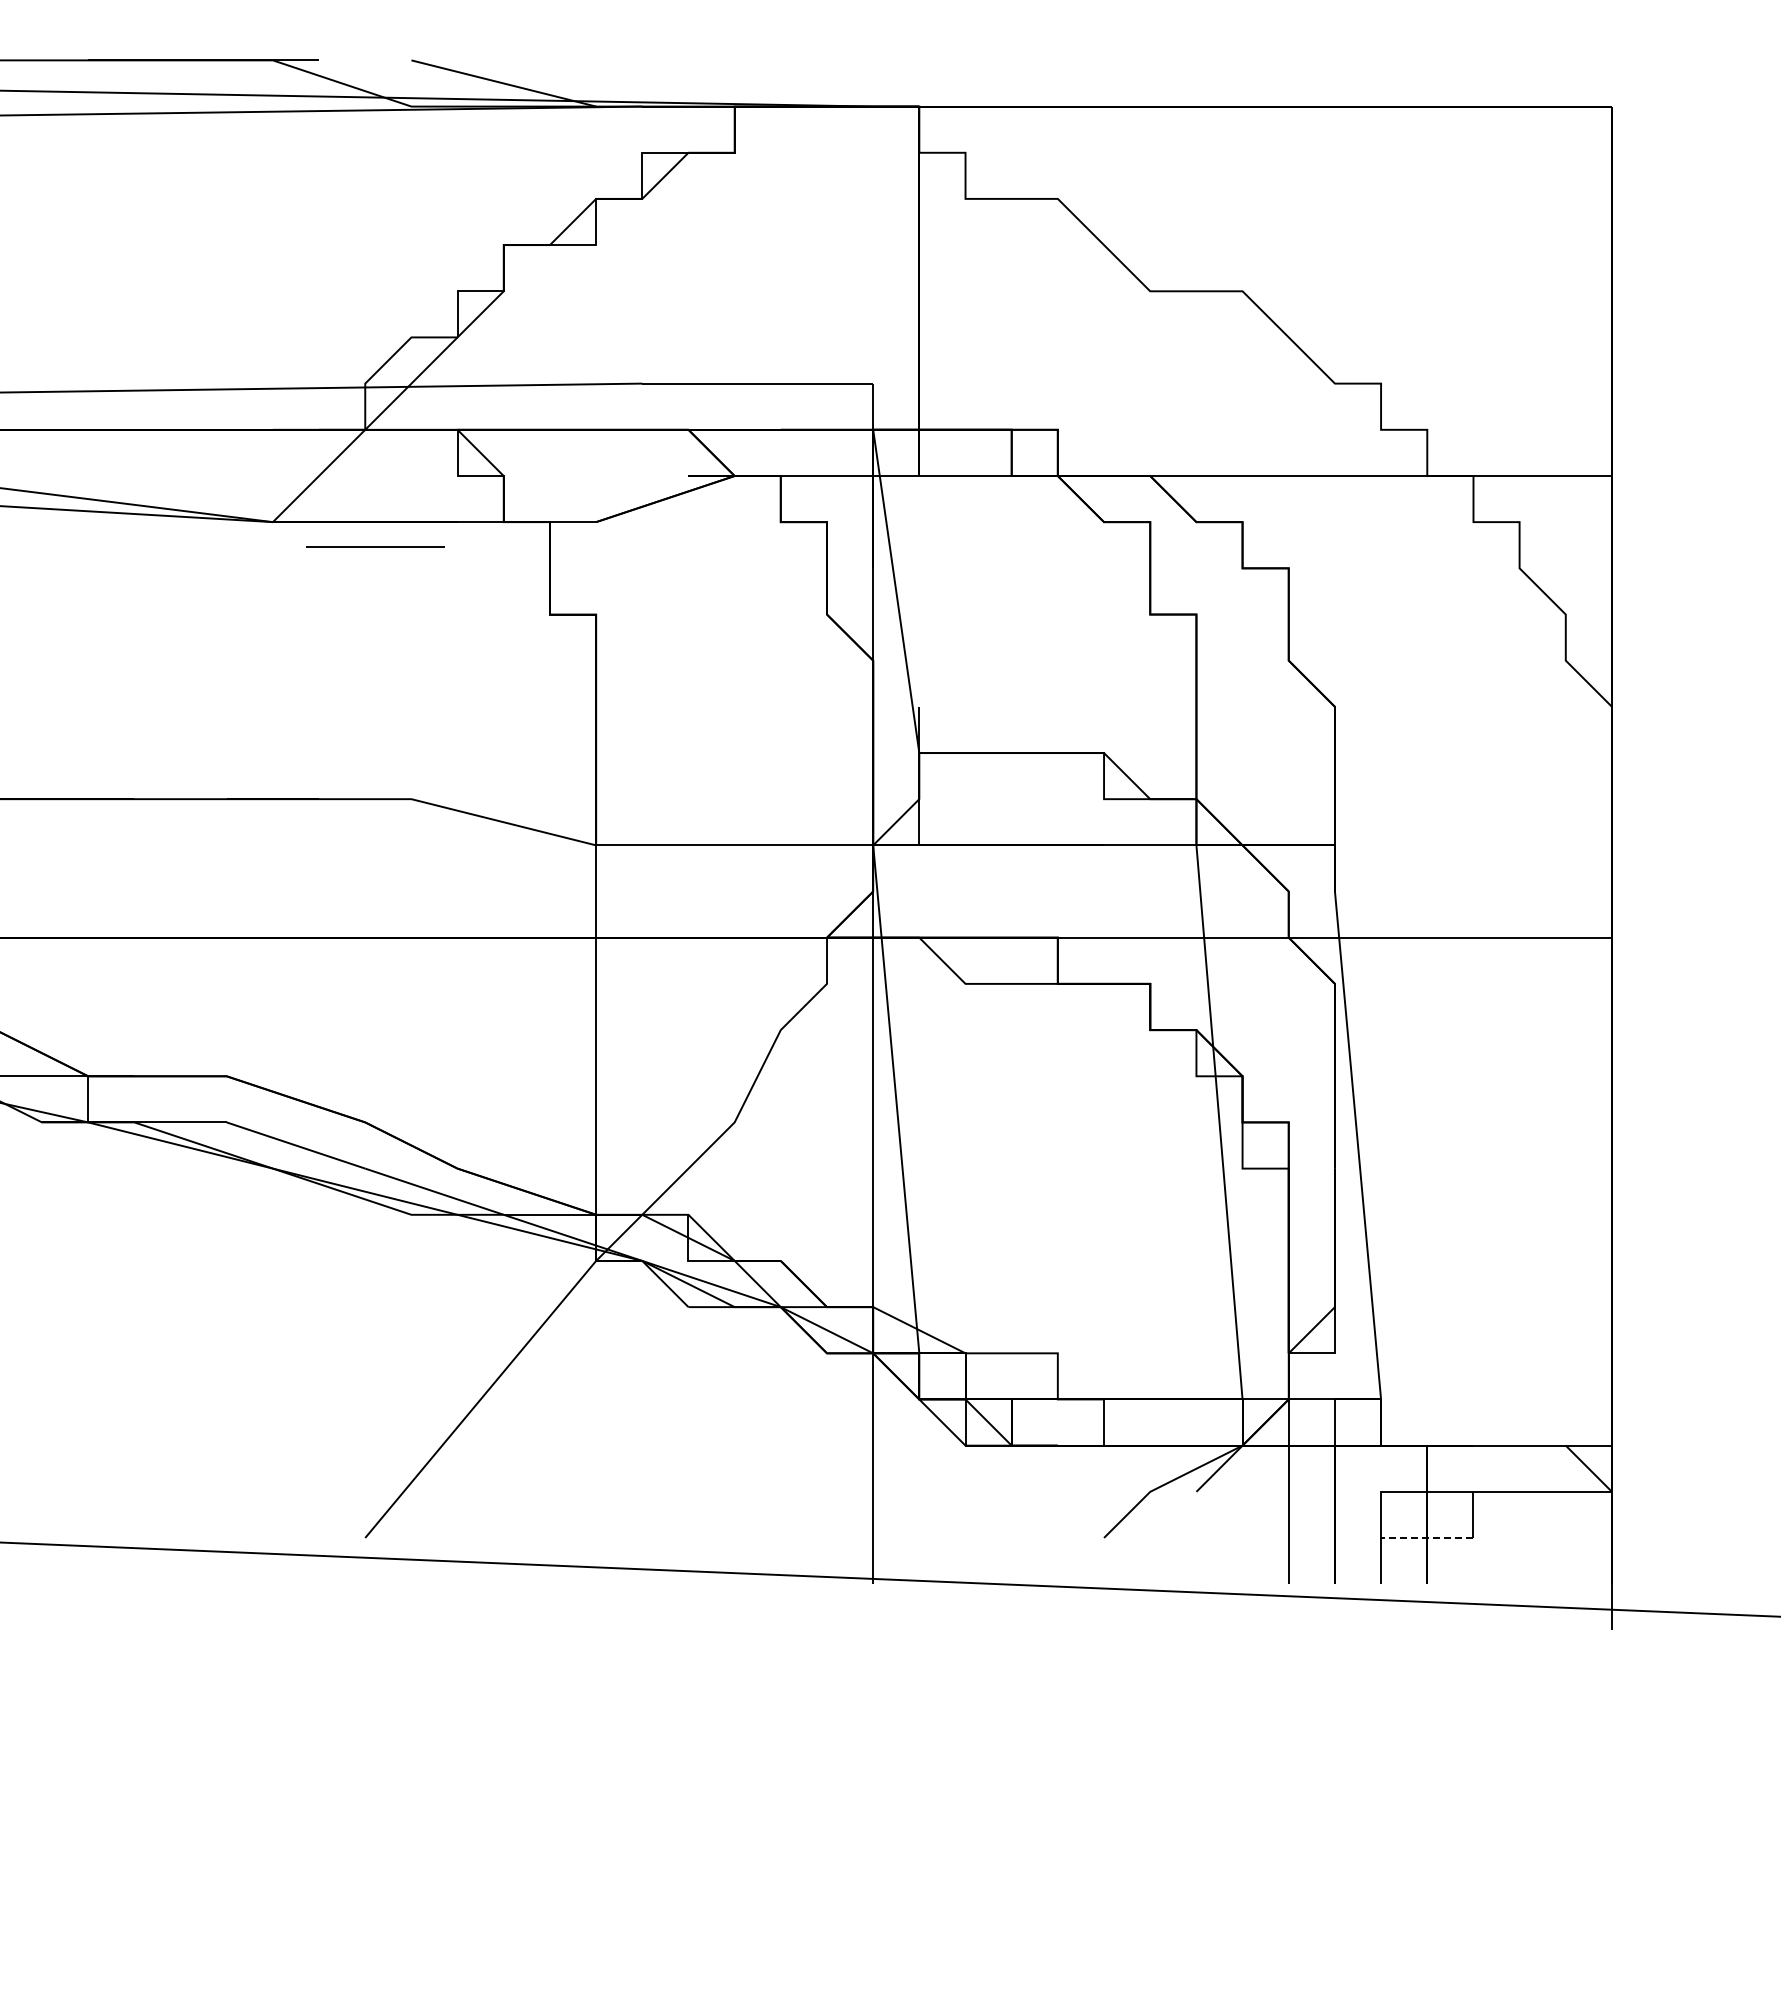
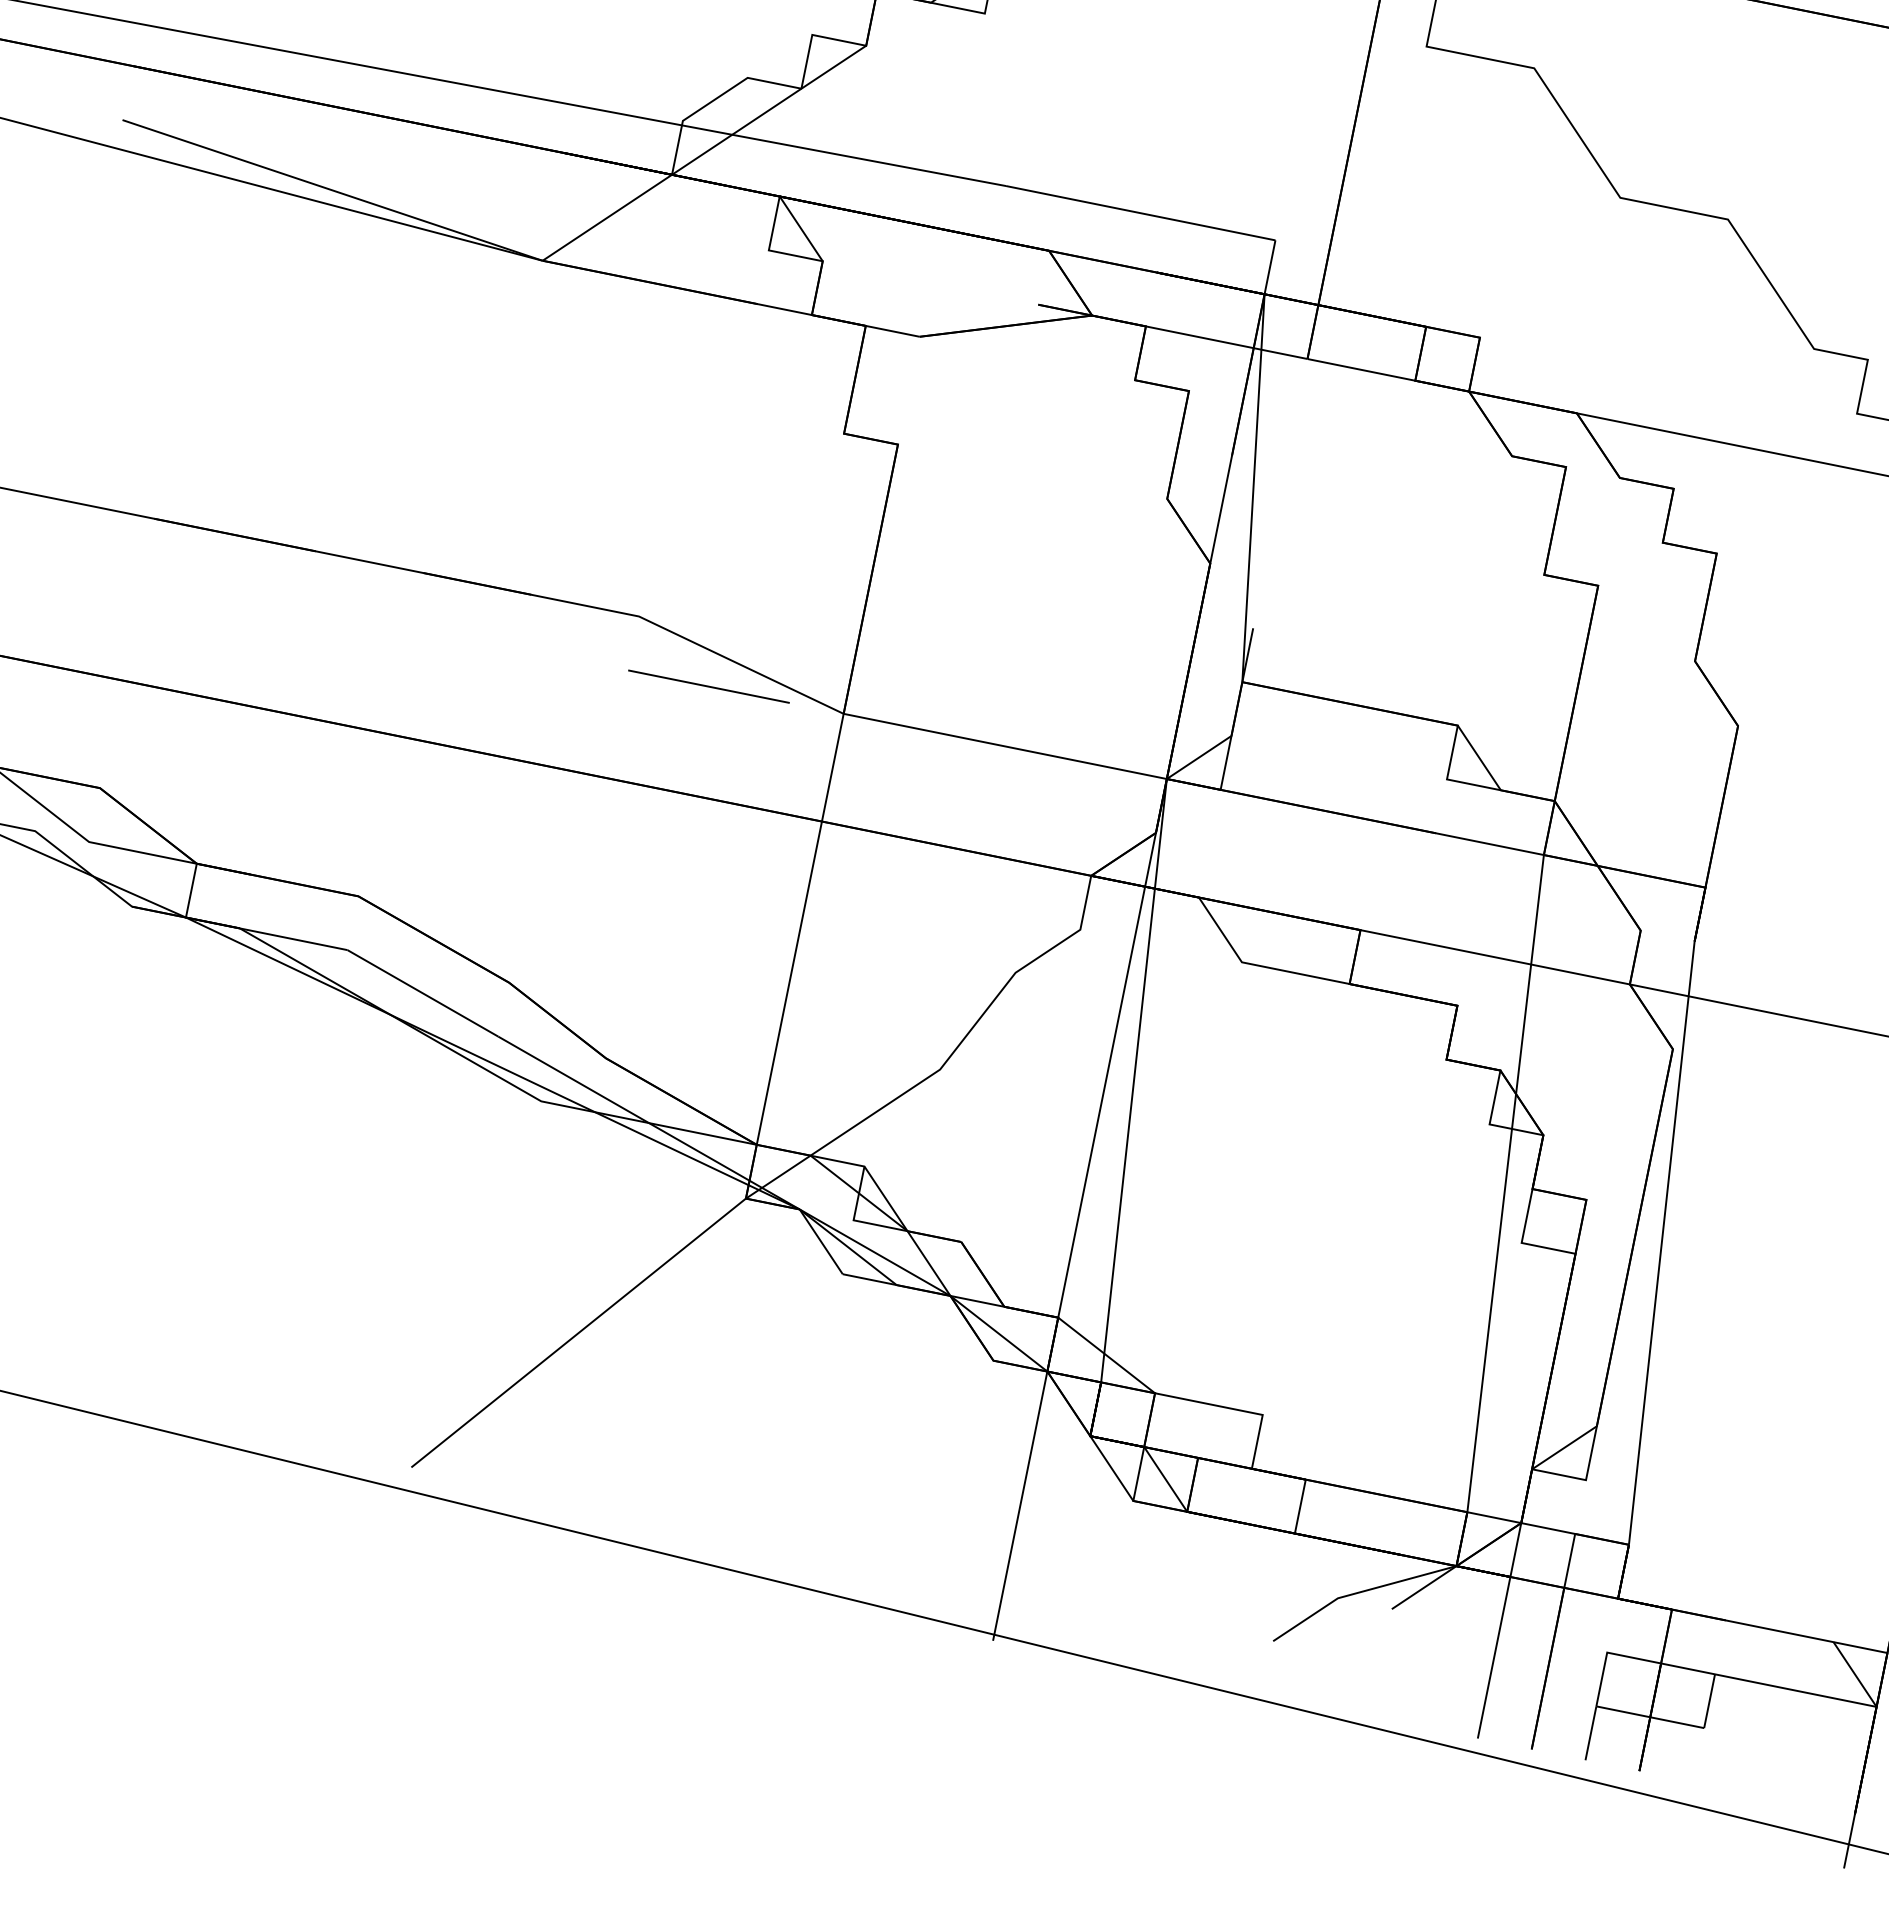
line: (375, 546) -> (708, 685), moved
line: (1426, 1537) -> (1649, 1716), dashed -> solid

